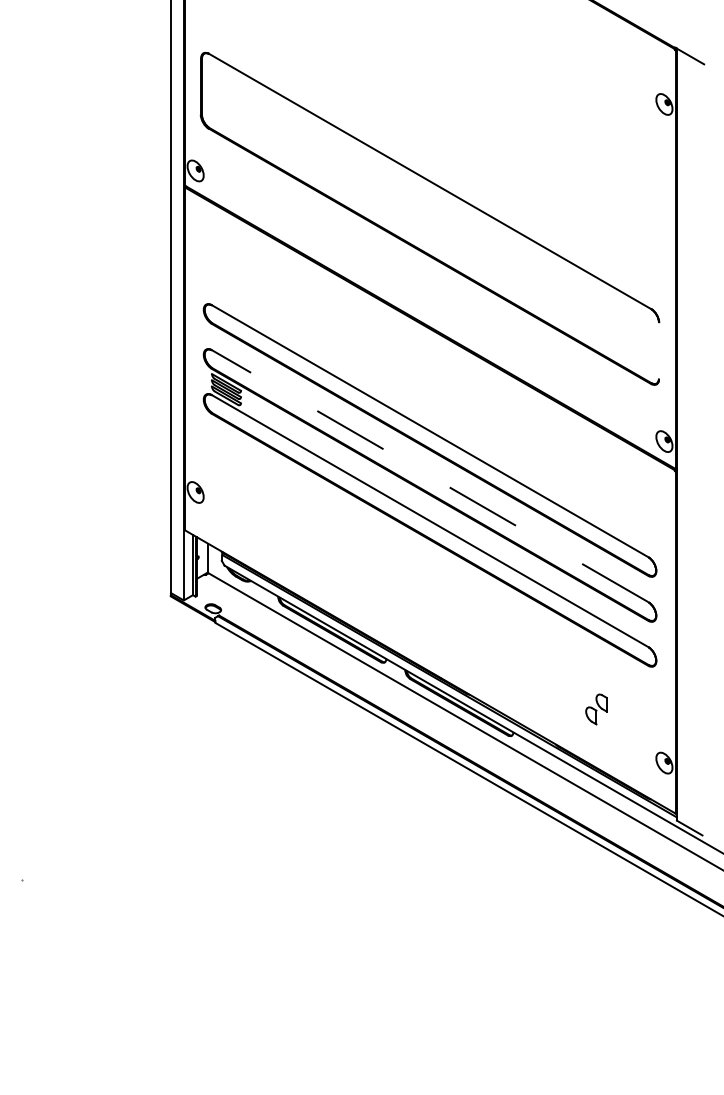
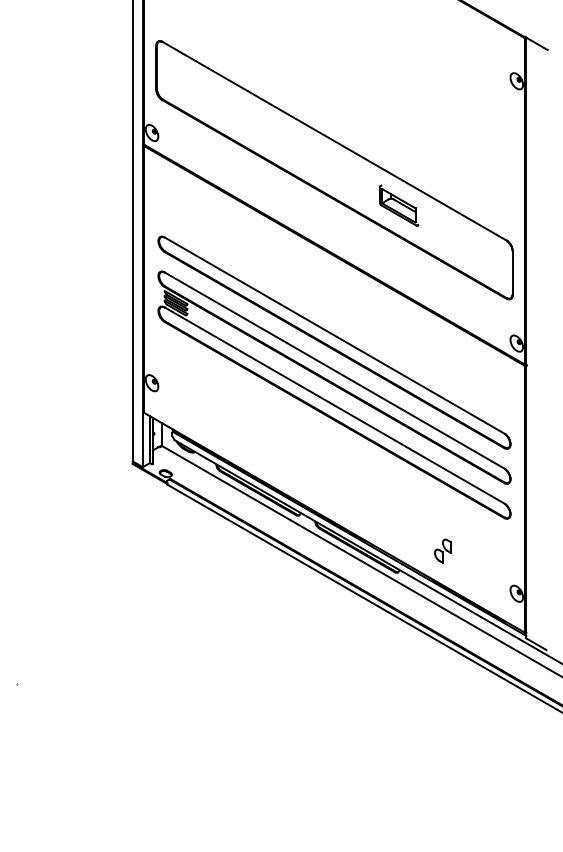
part: (512, 264) -> (398, 205), added
line: (659, 350) -> (512, 272), added
line: (430, 476) -> (334, 370), dashed -> solid
part: (596, 709) -> (442, 551), moved

